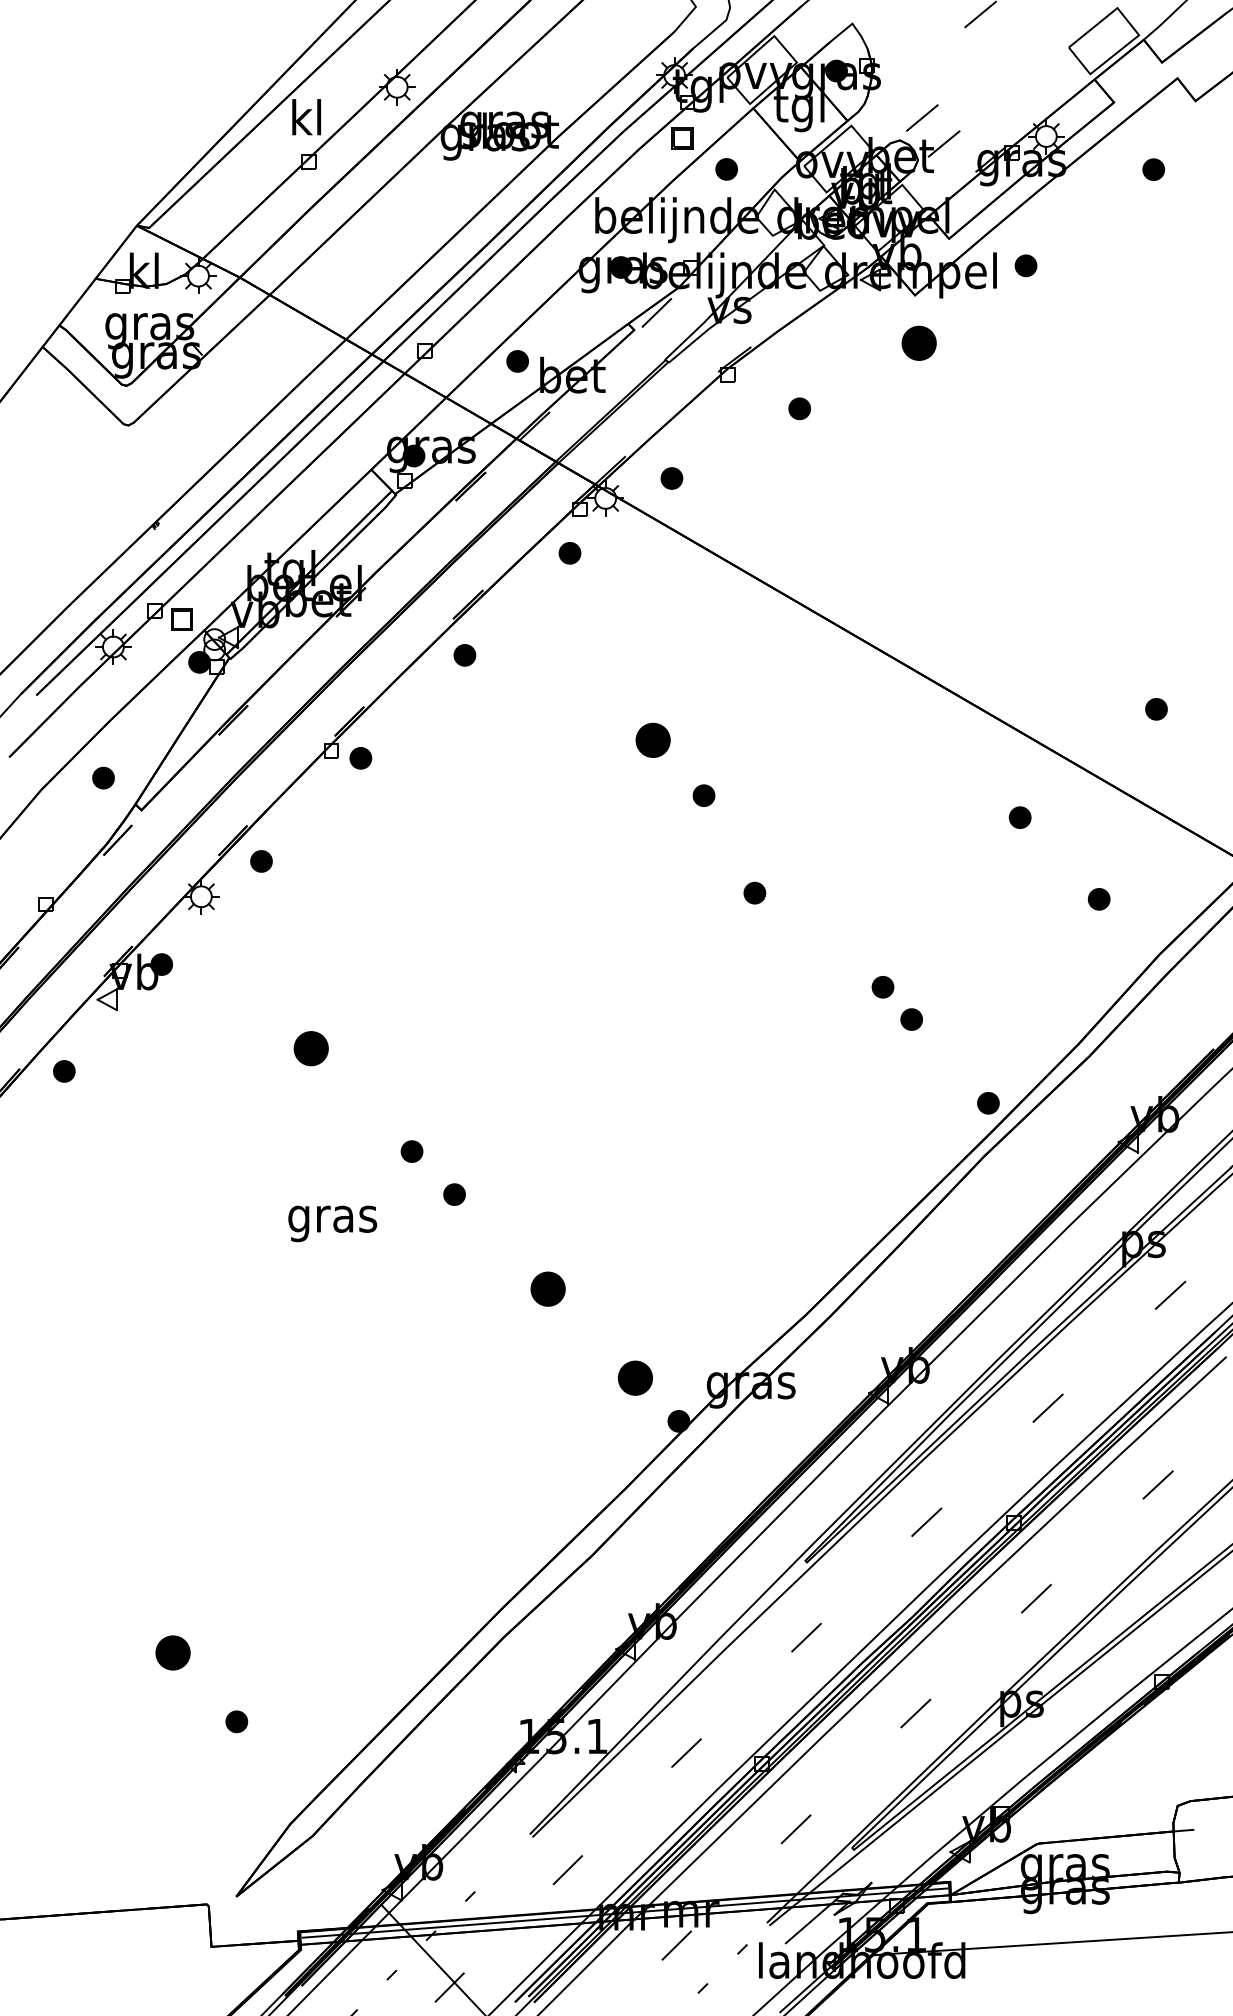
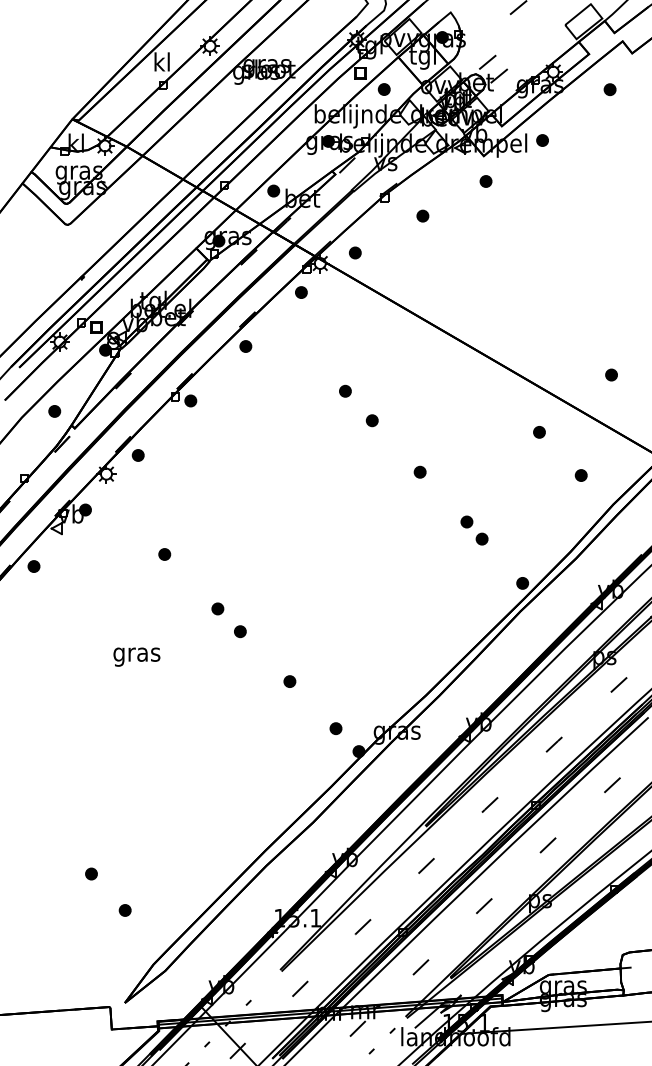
part: (918, 343) -> (485, 181), size x0.62
part: (653, 738) -> (345, 390), size x0.62
part: (753, 891) -> (419, 471), moved
part: (311, 1048) -> (164, 554), size x0.62
text: (331, 1222) -> (136, 656), moved
part: (547, 1288) -> (289, 681), size x0.62
part: (634, 1377) -> (335, 728), size x0.62
part: (173, 1651) -> (91, 873), size x0.62

